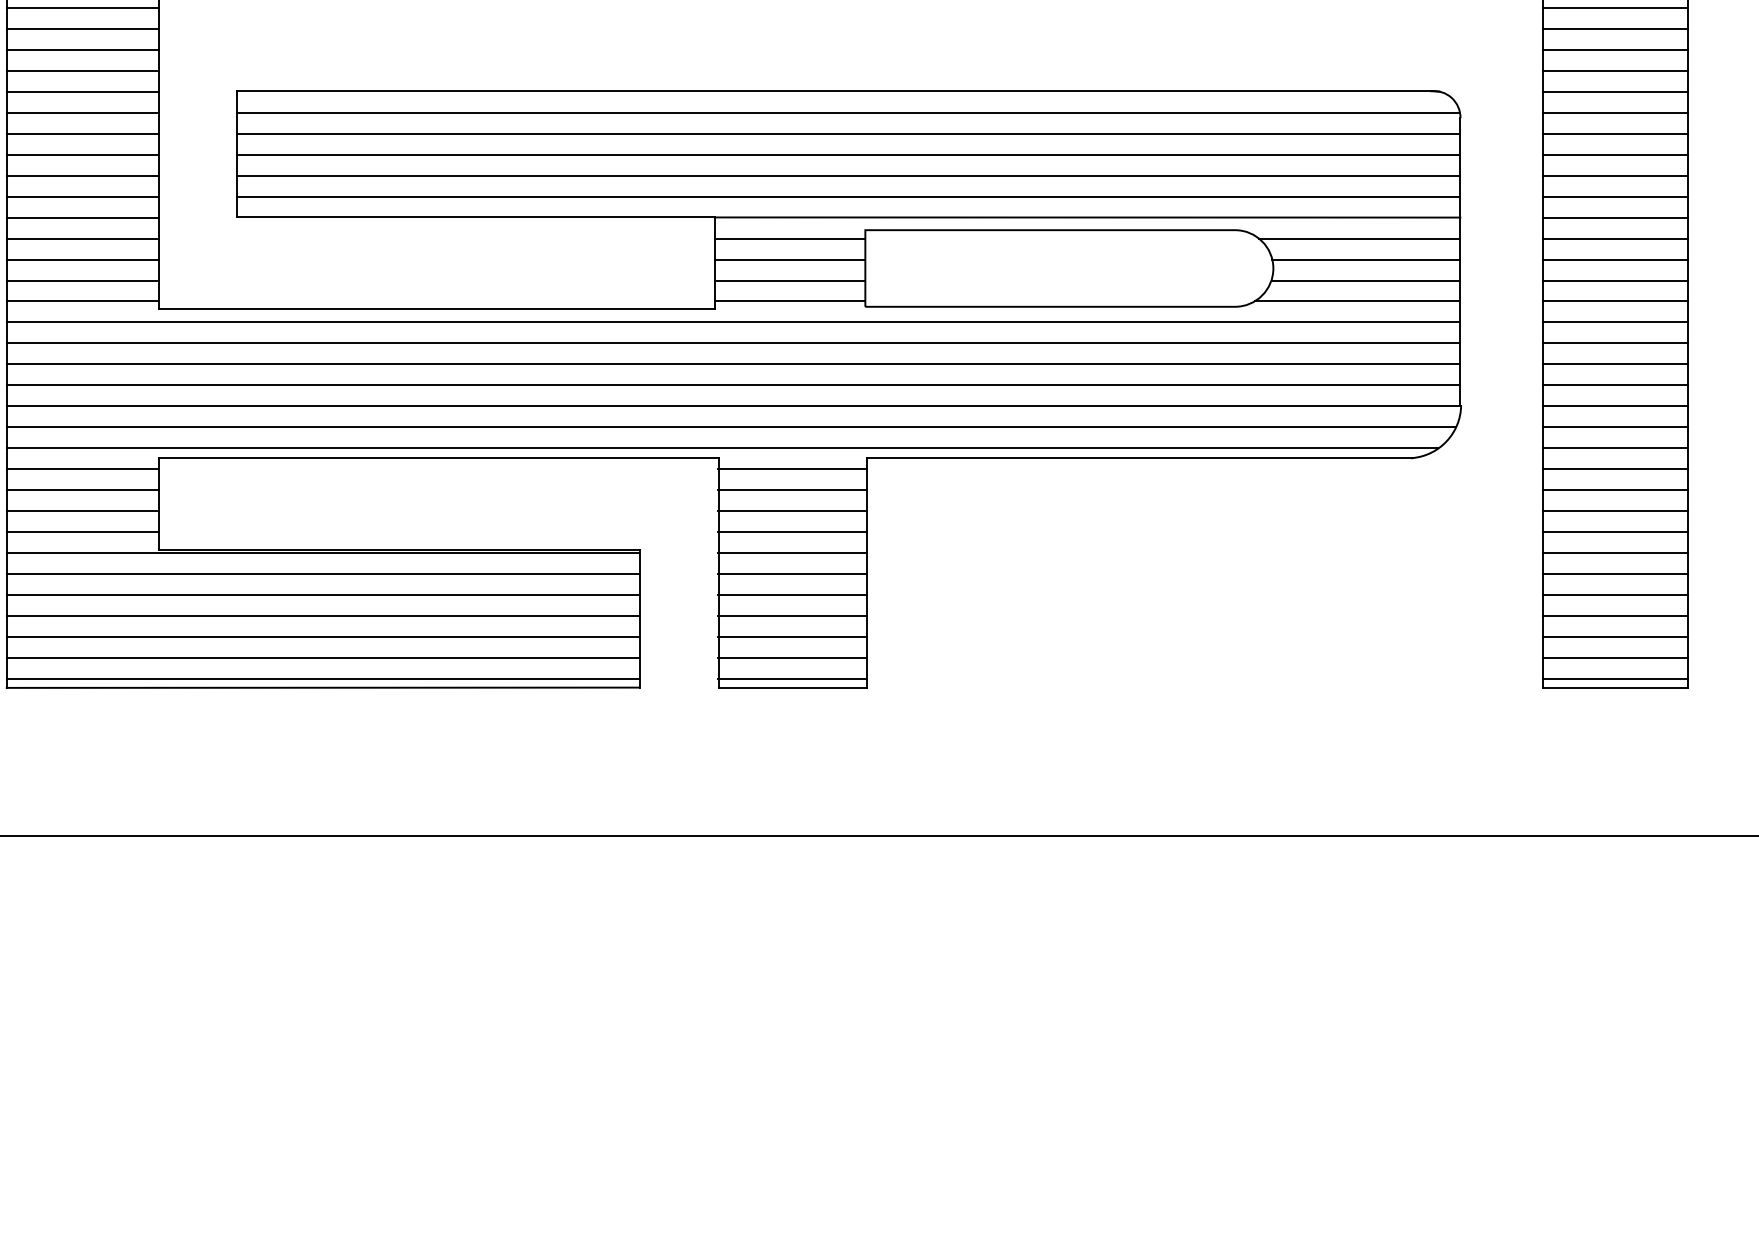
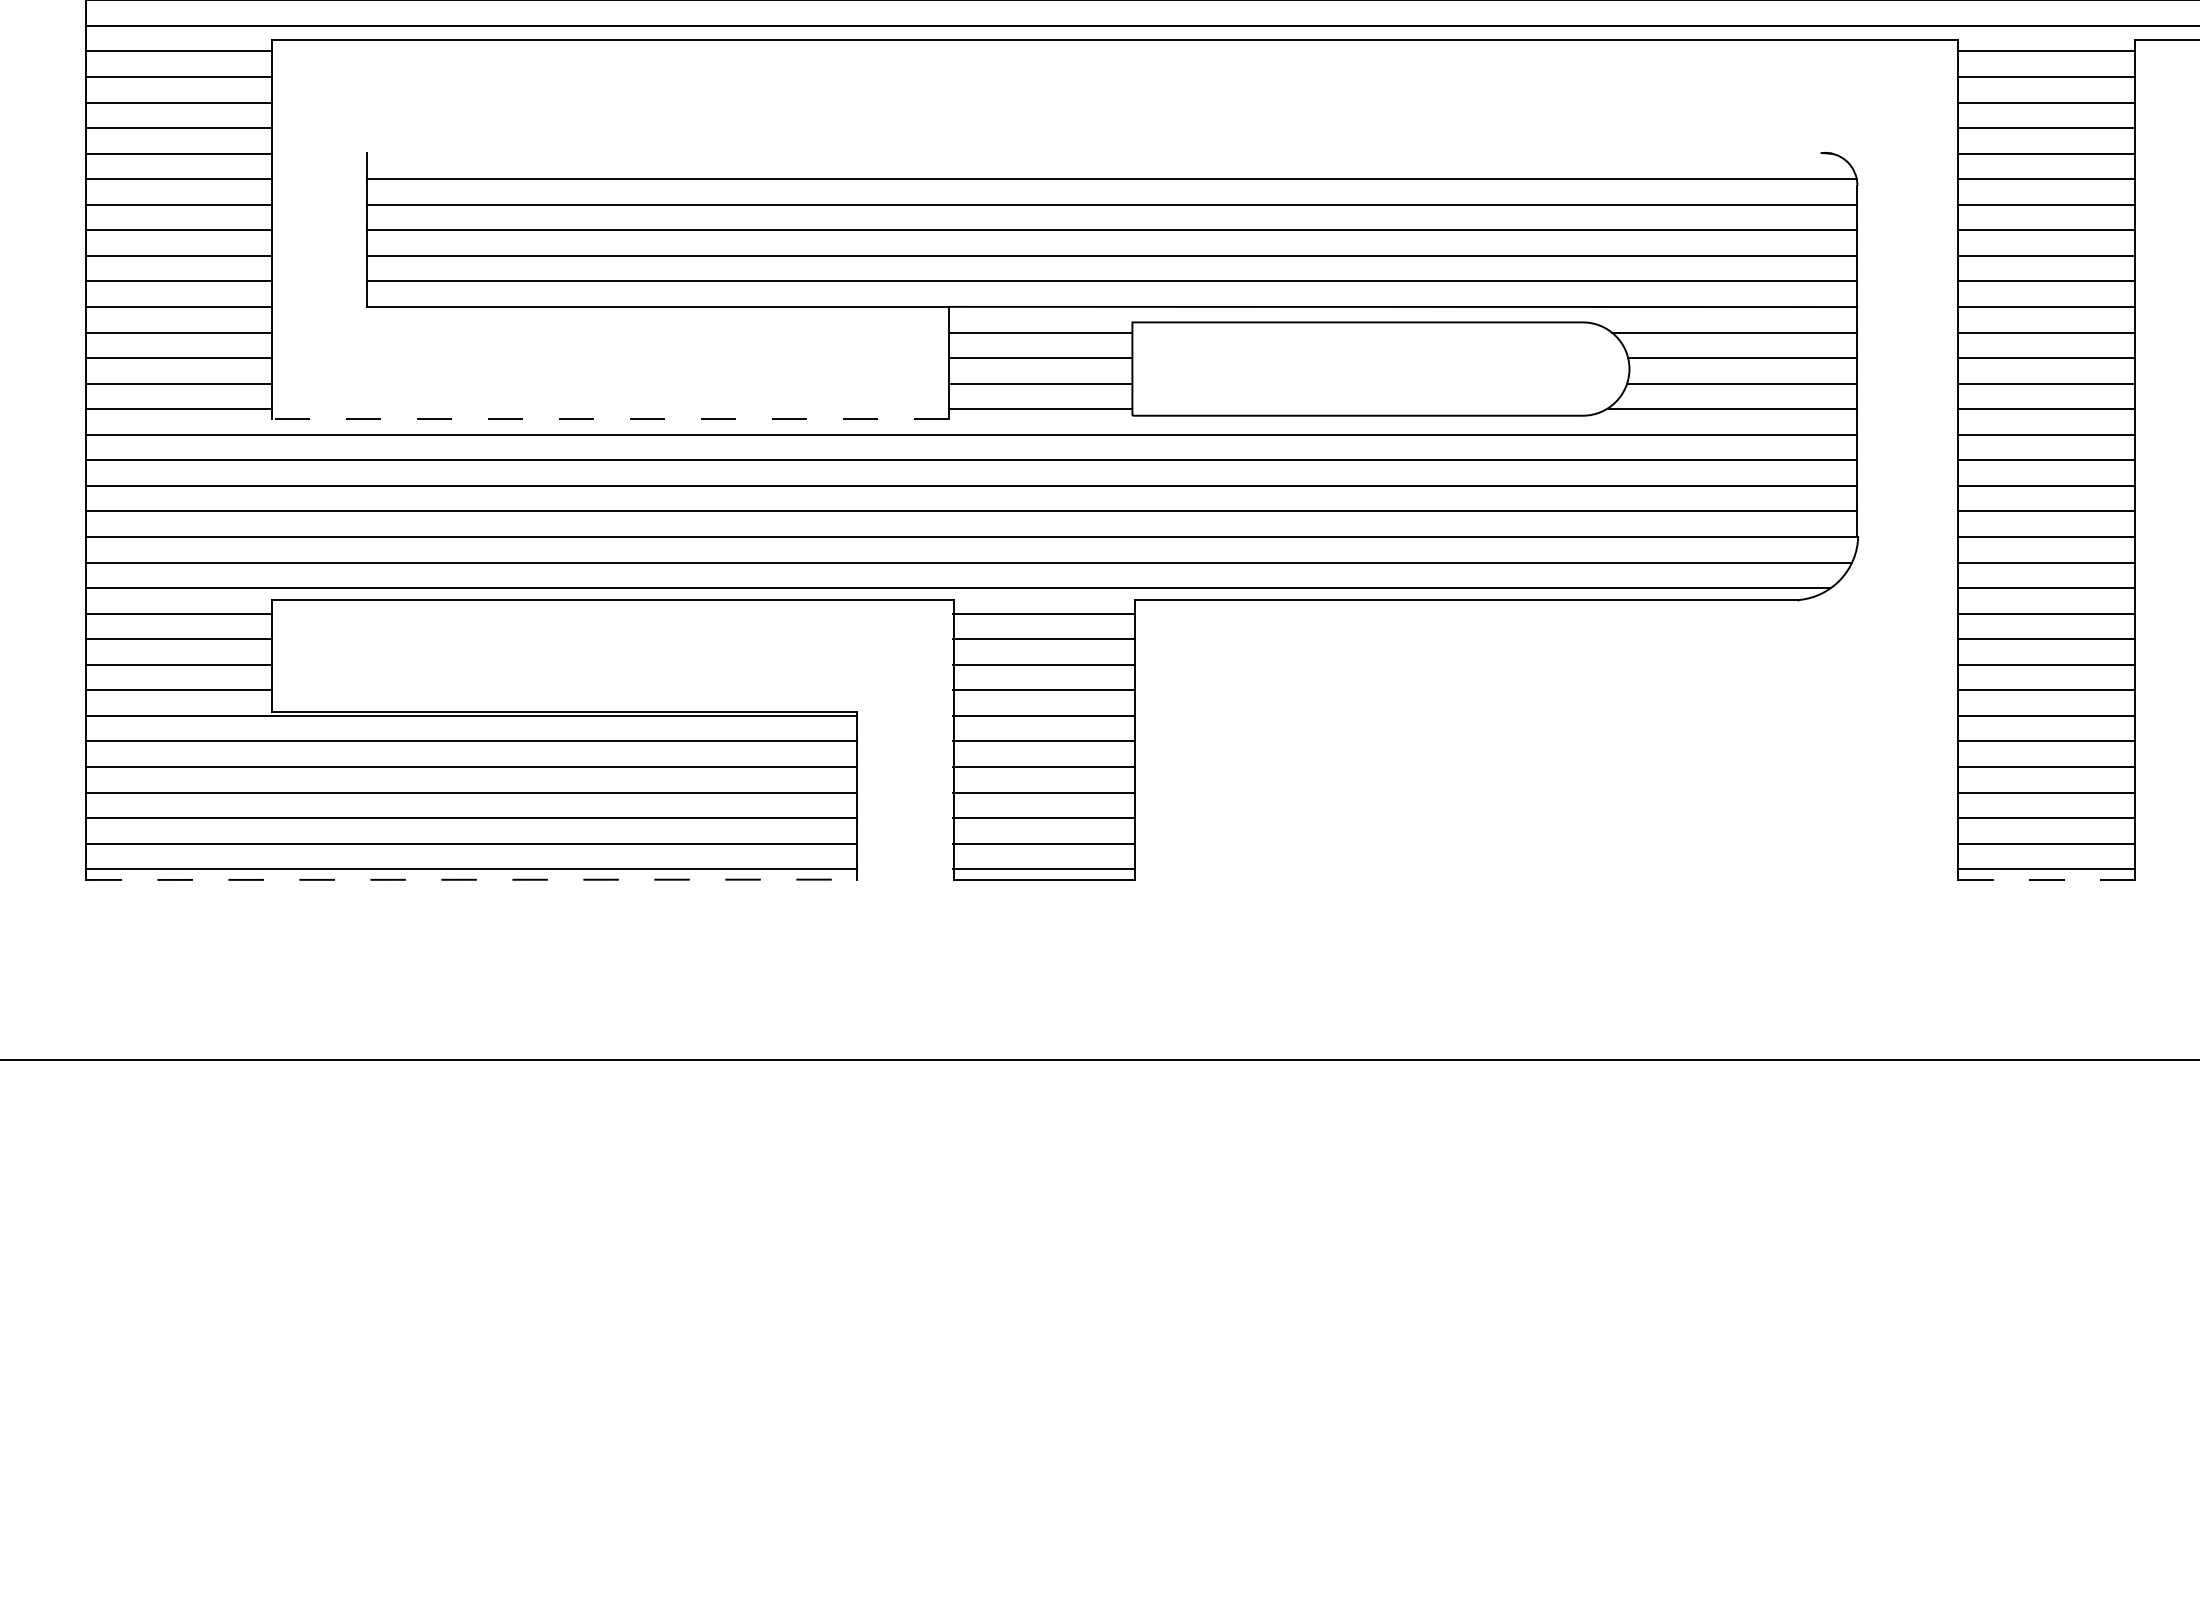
line: (833, 91) -> (1093, 153), removed
line: (436, 309) -> (610, 418), solid -> dashed
line: (323, 687) -> (472, 879), solid -> dashed
line: (1616, 687) -> (2047, 879), solid -> dashed

